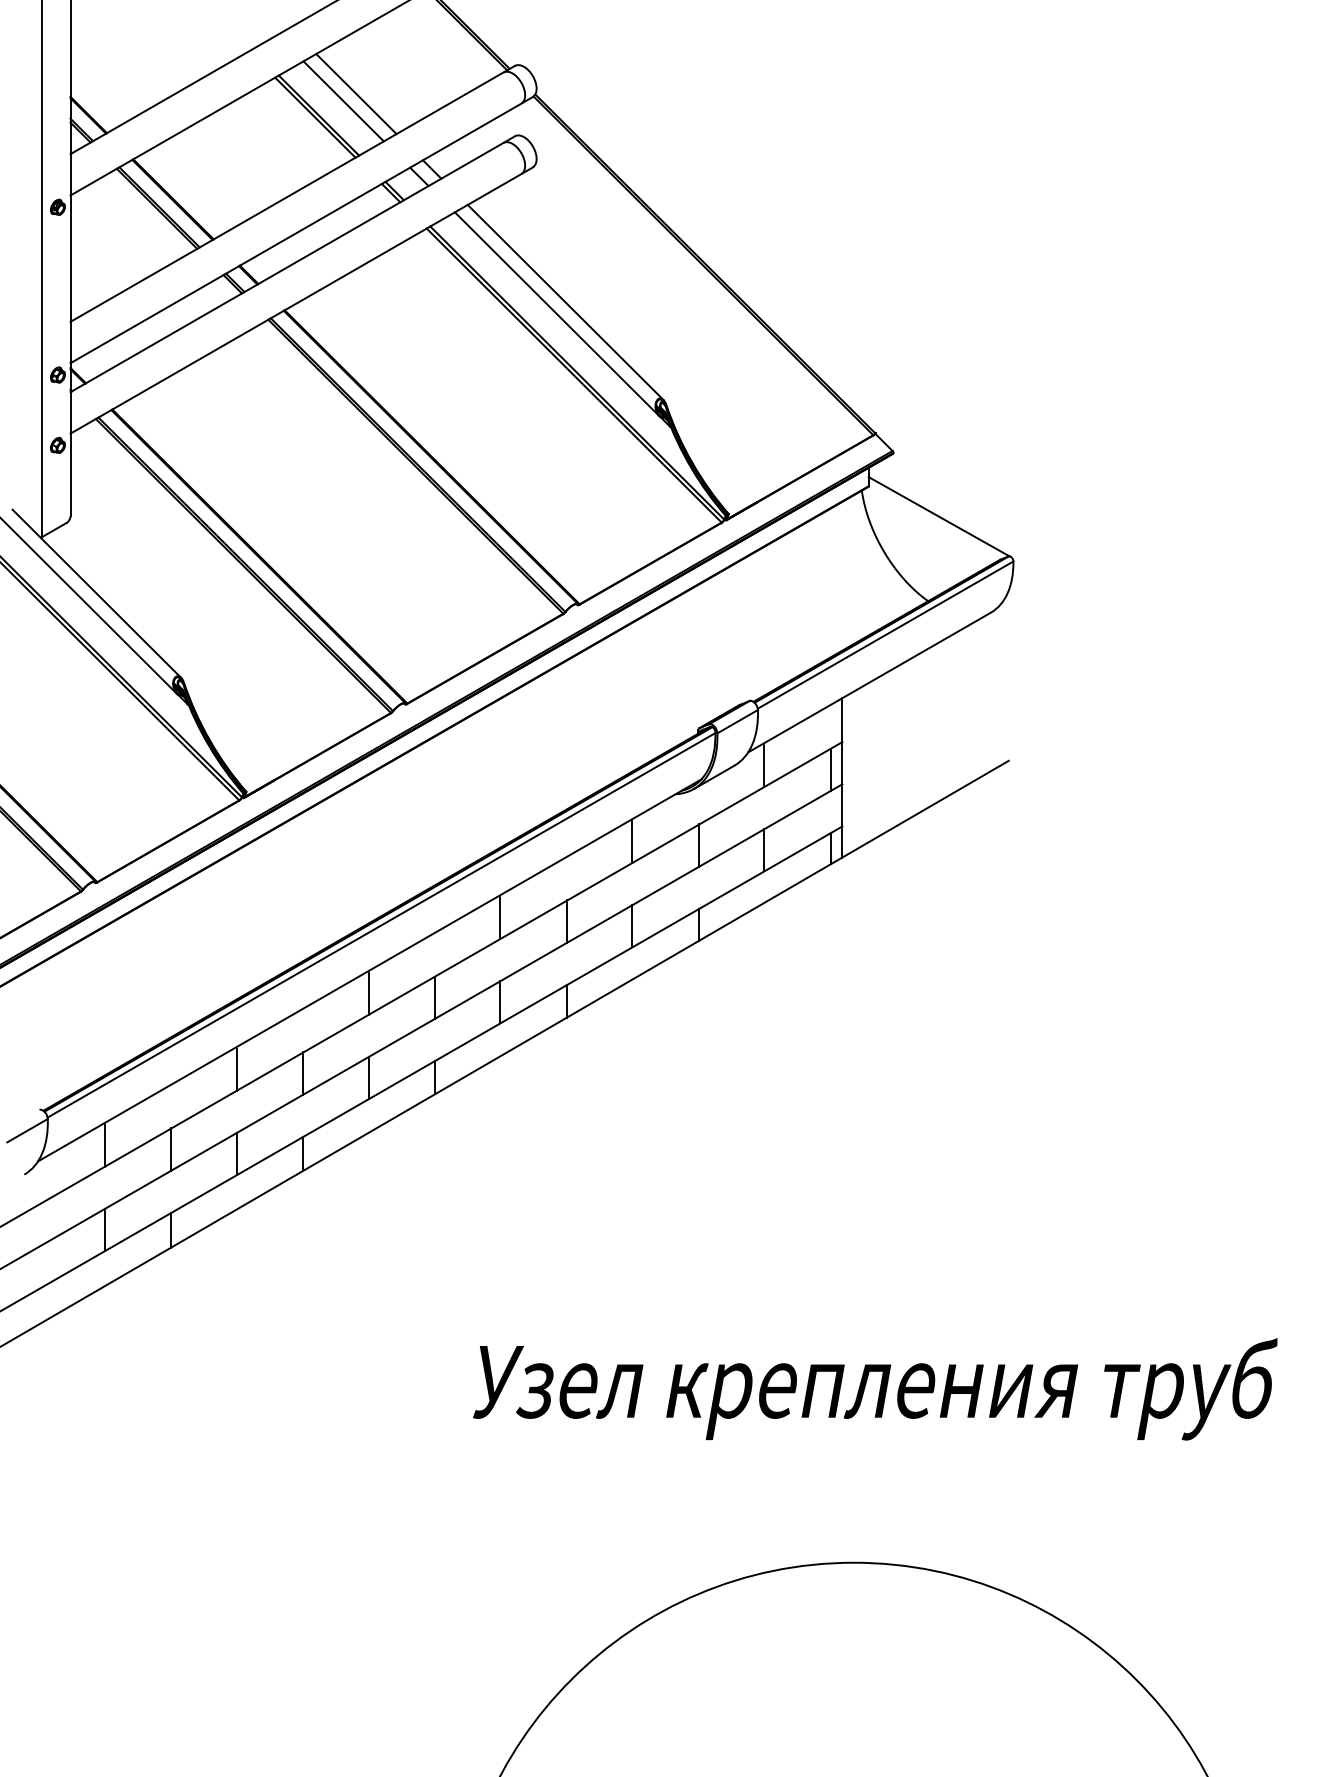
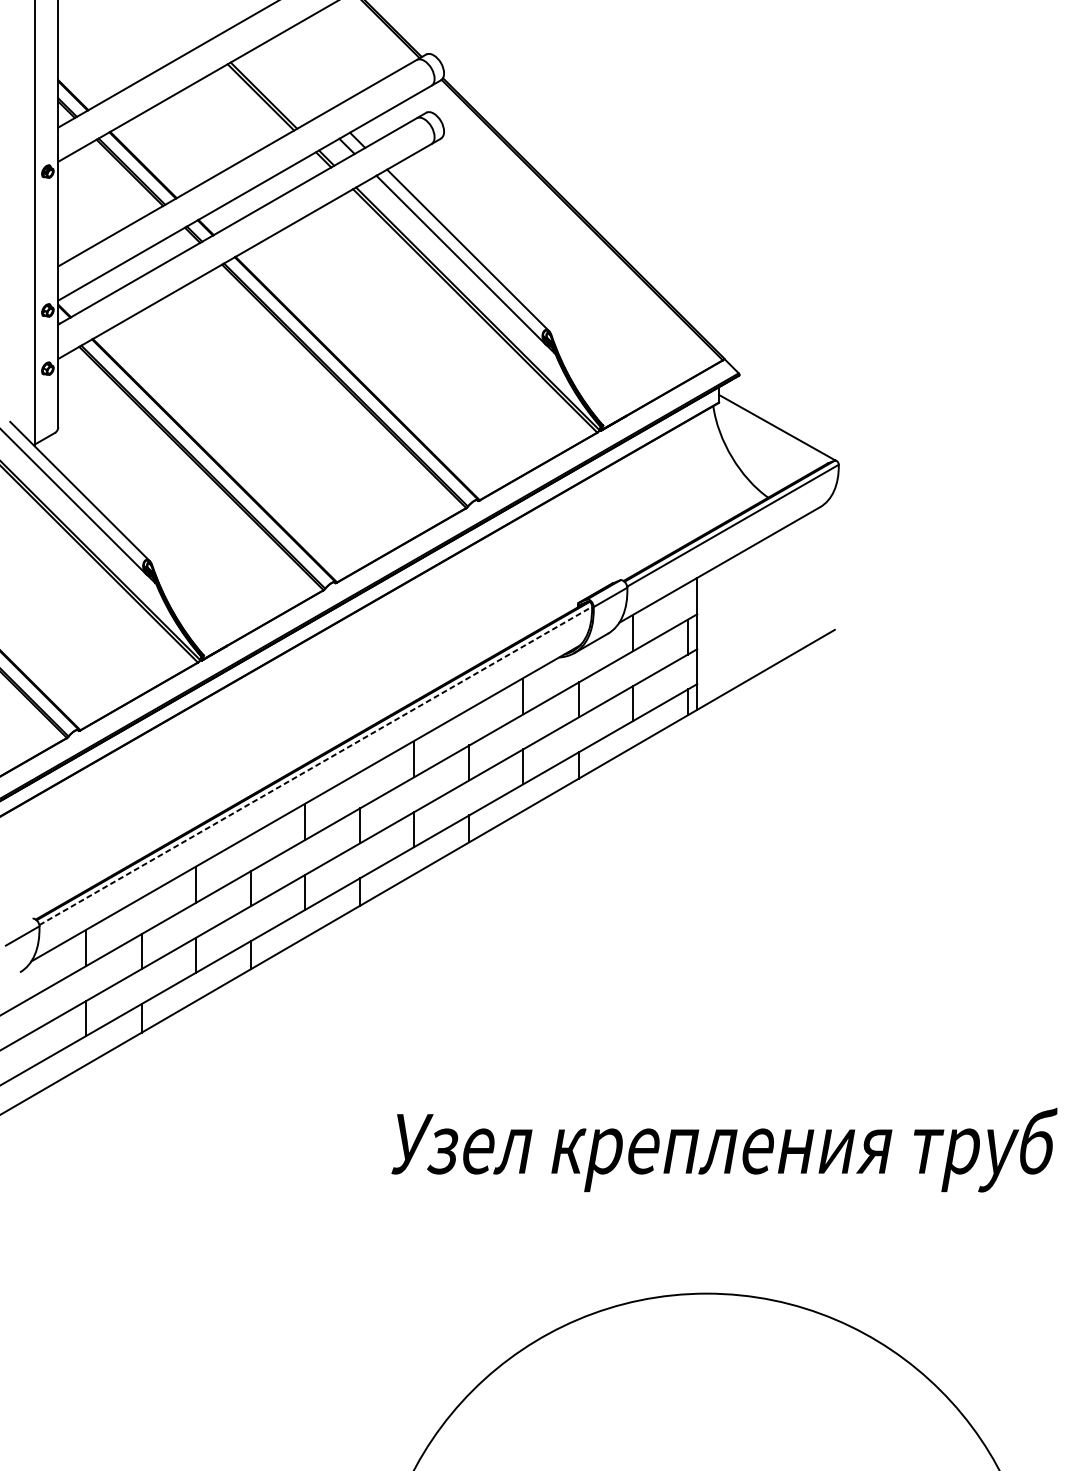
line: (356, 94) -> (295, 78), removed
line: (343, 101) -> (284, 84), removed
line: (381, 925) -> (315, 766), solid -> dashed

